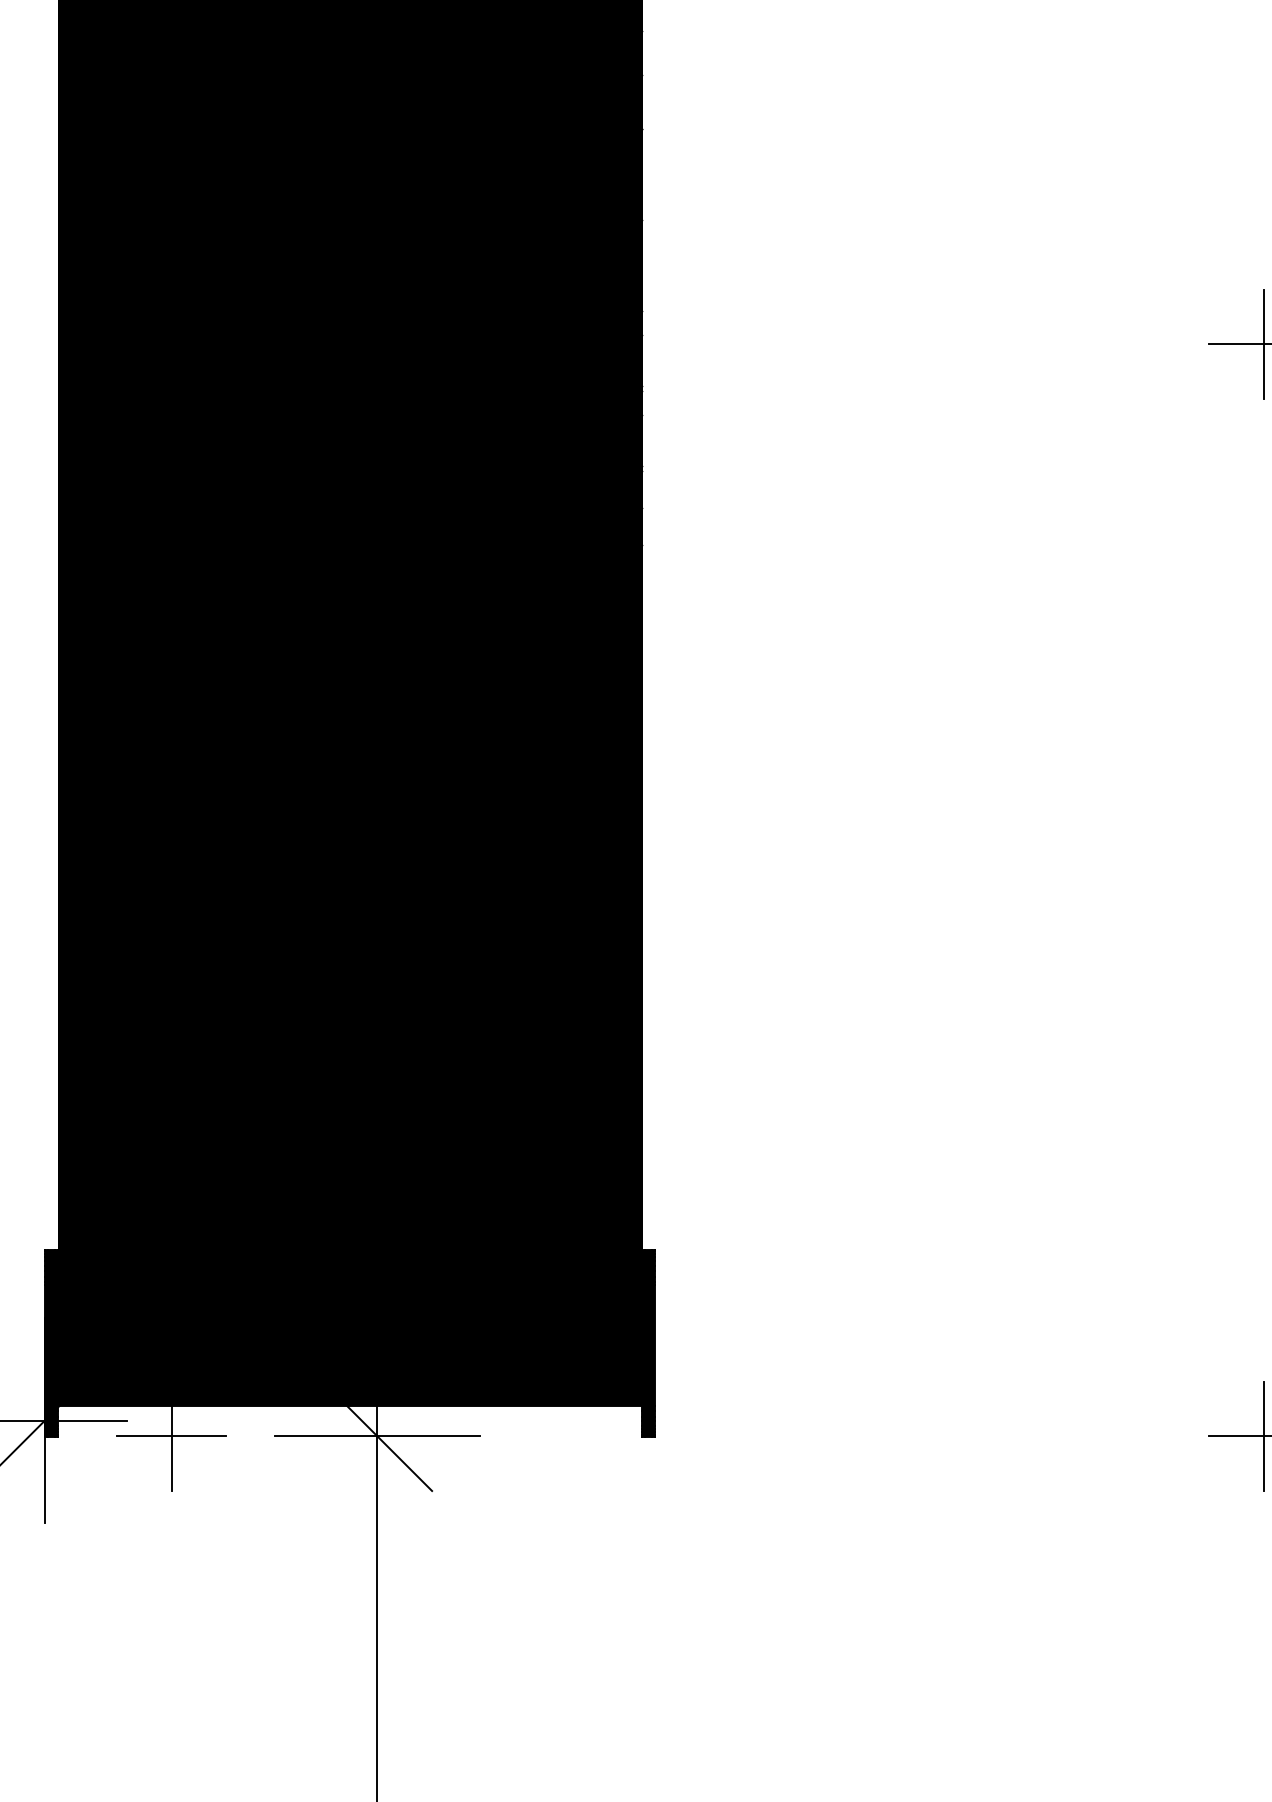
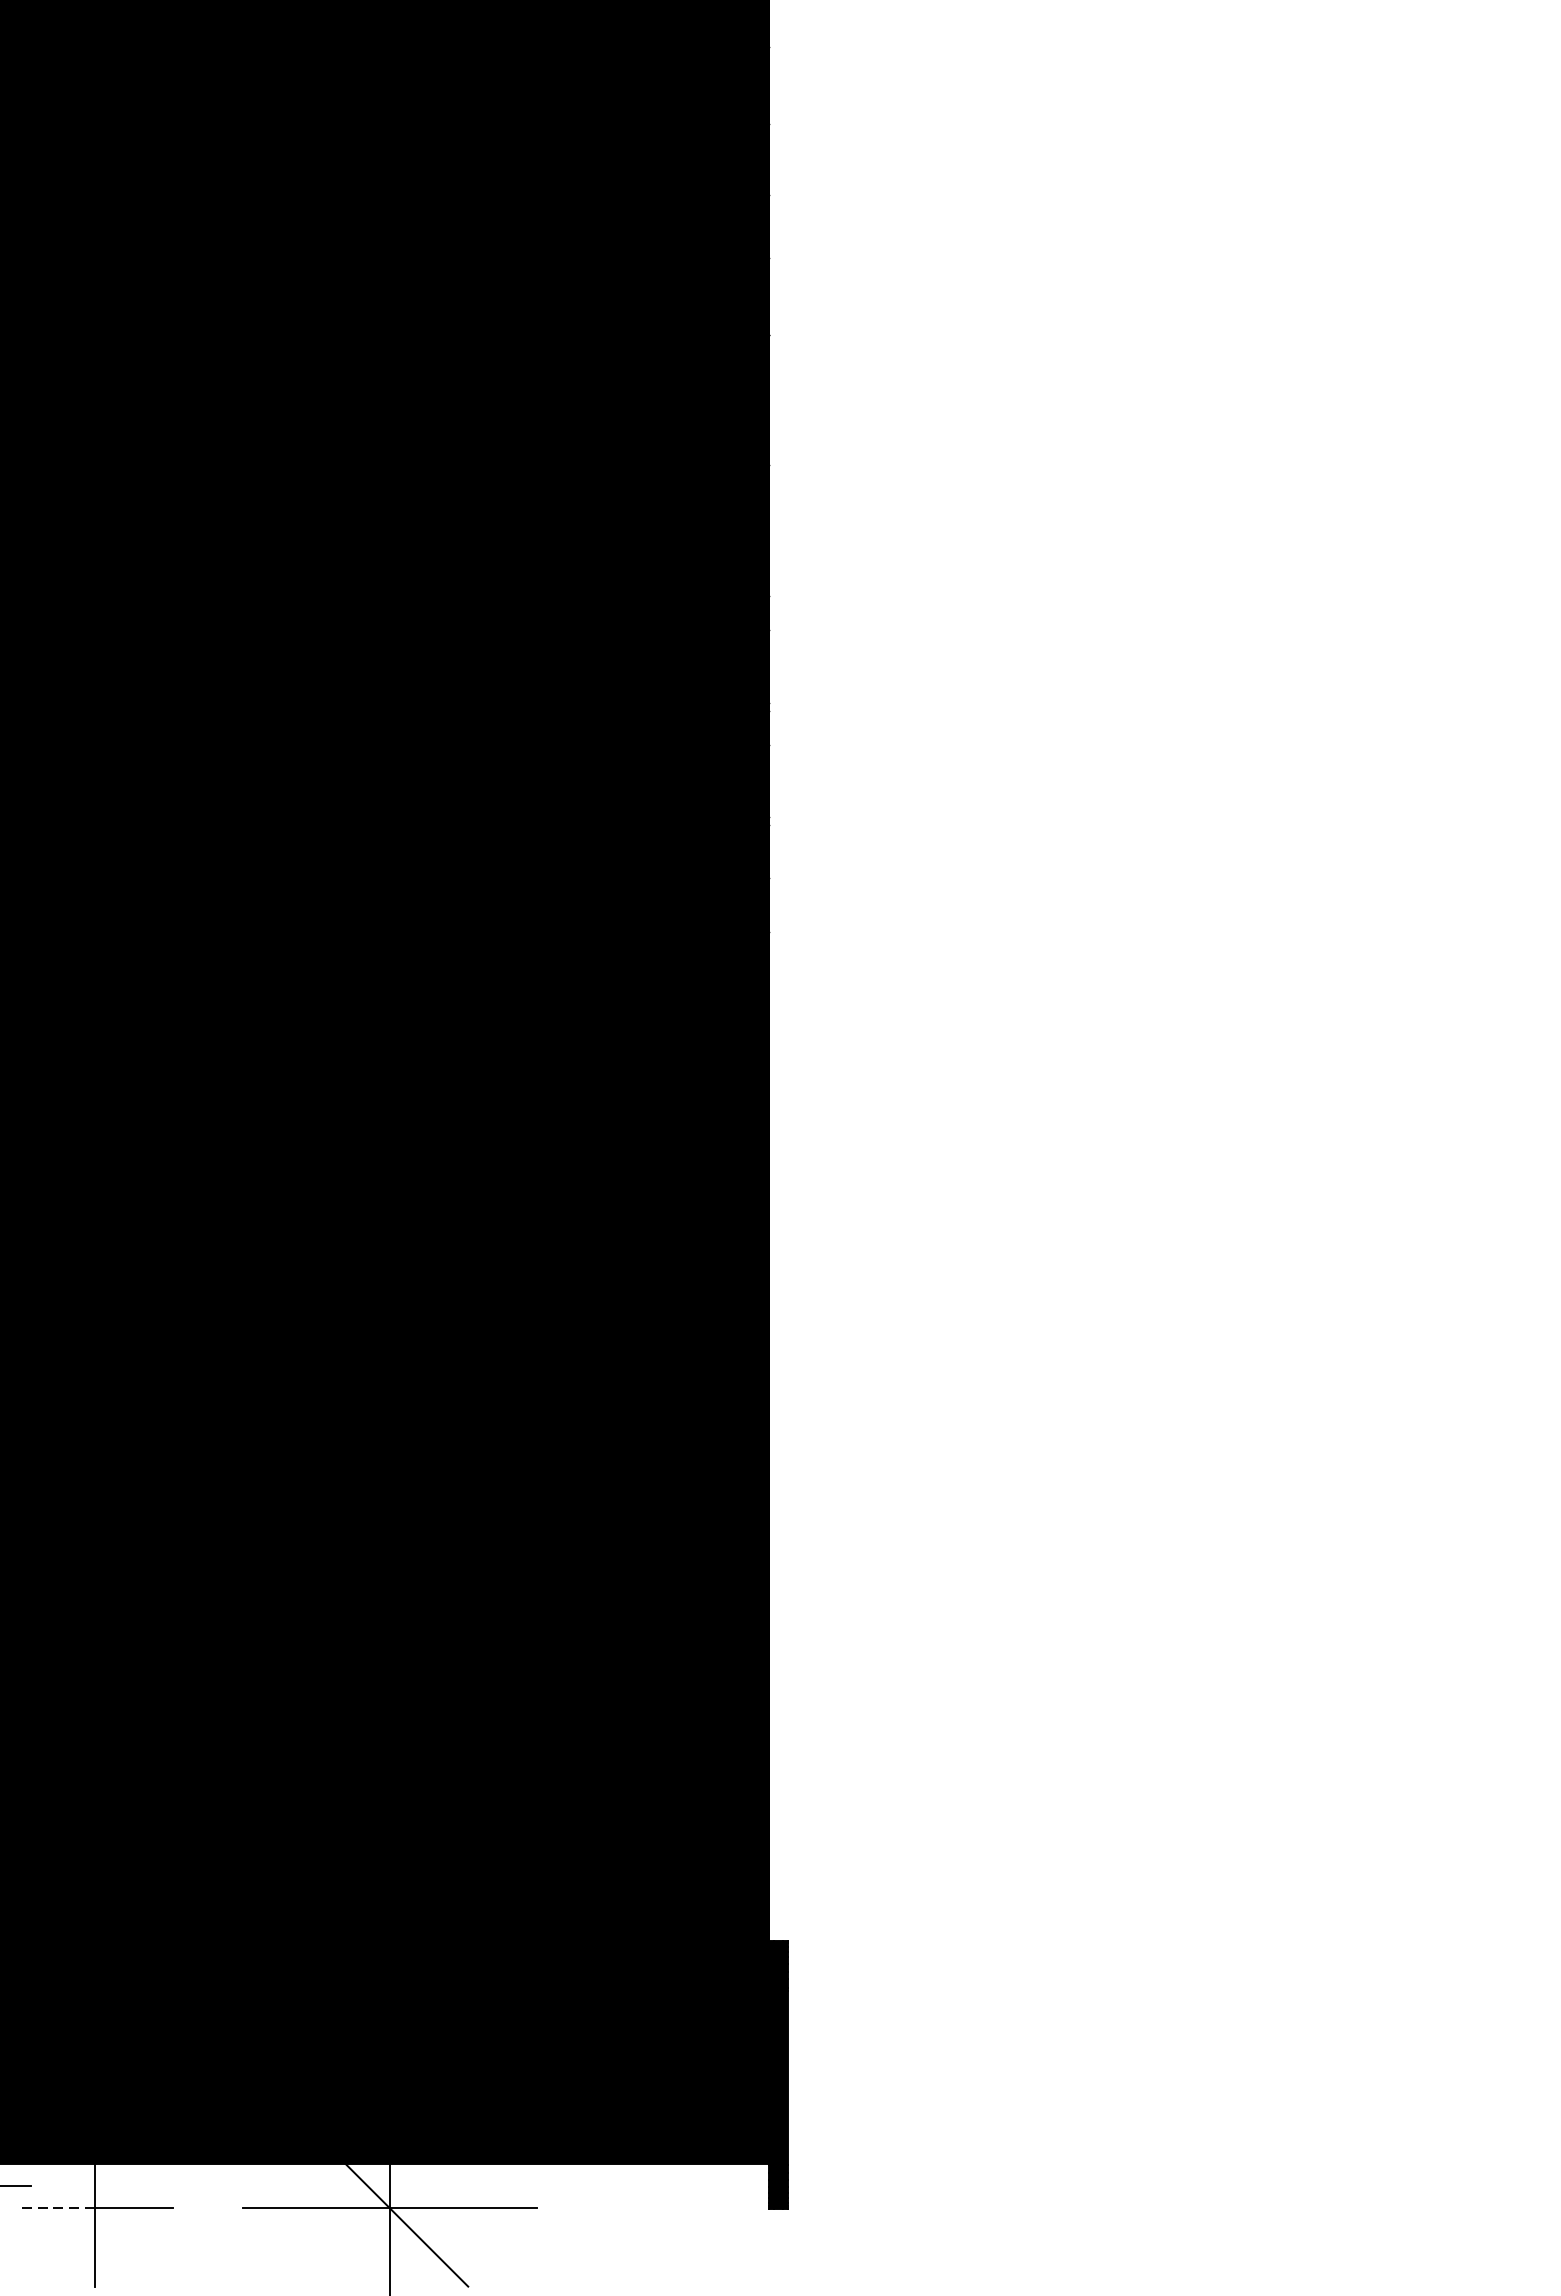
line: (143, 1436) -> (54, 2208), solid -> dashed

